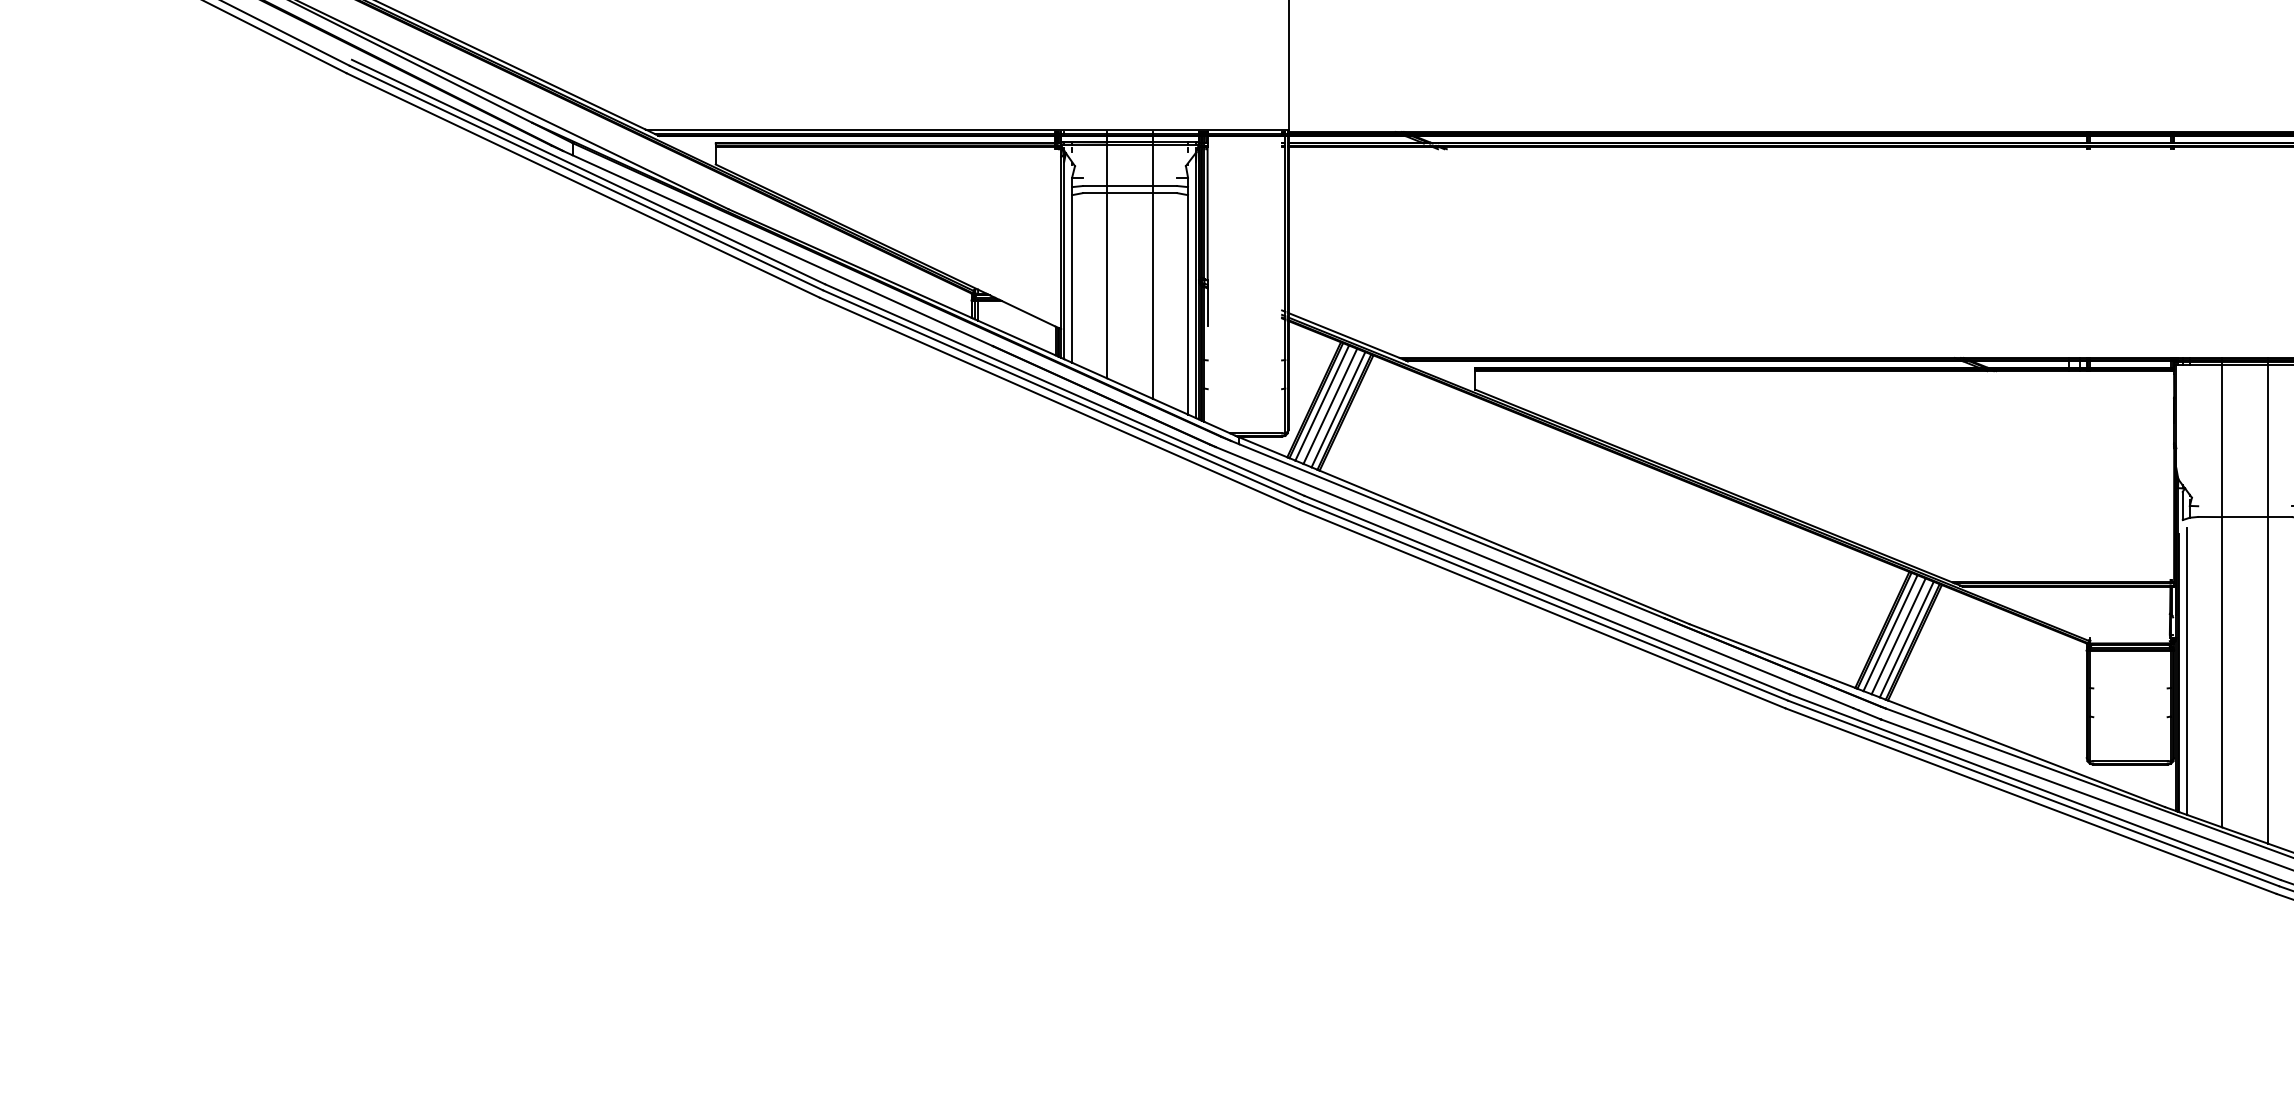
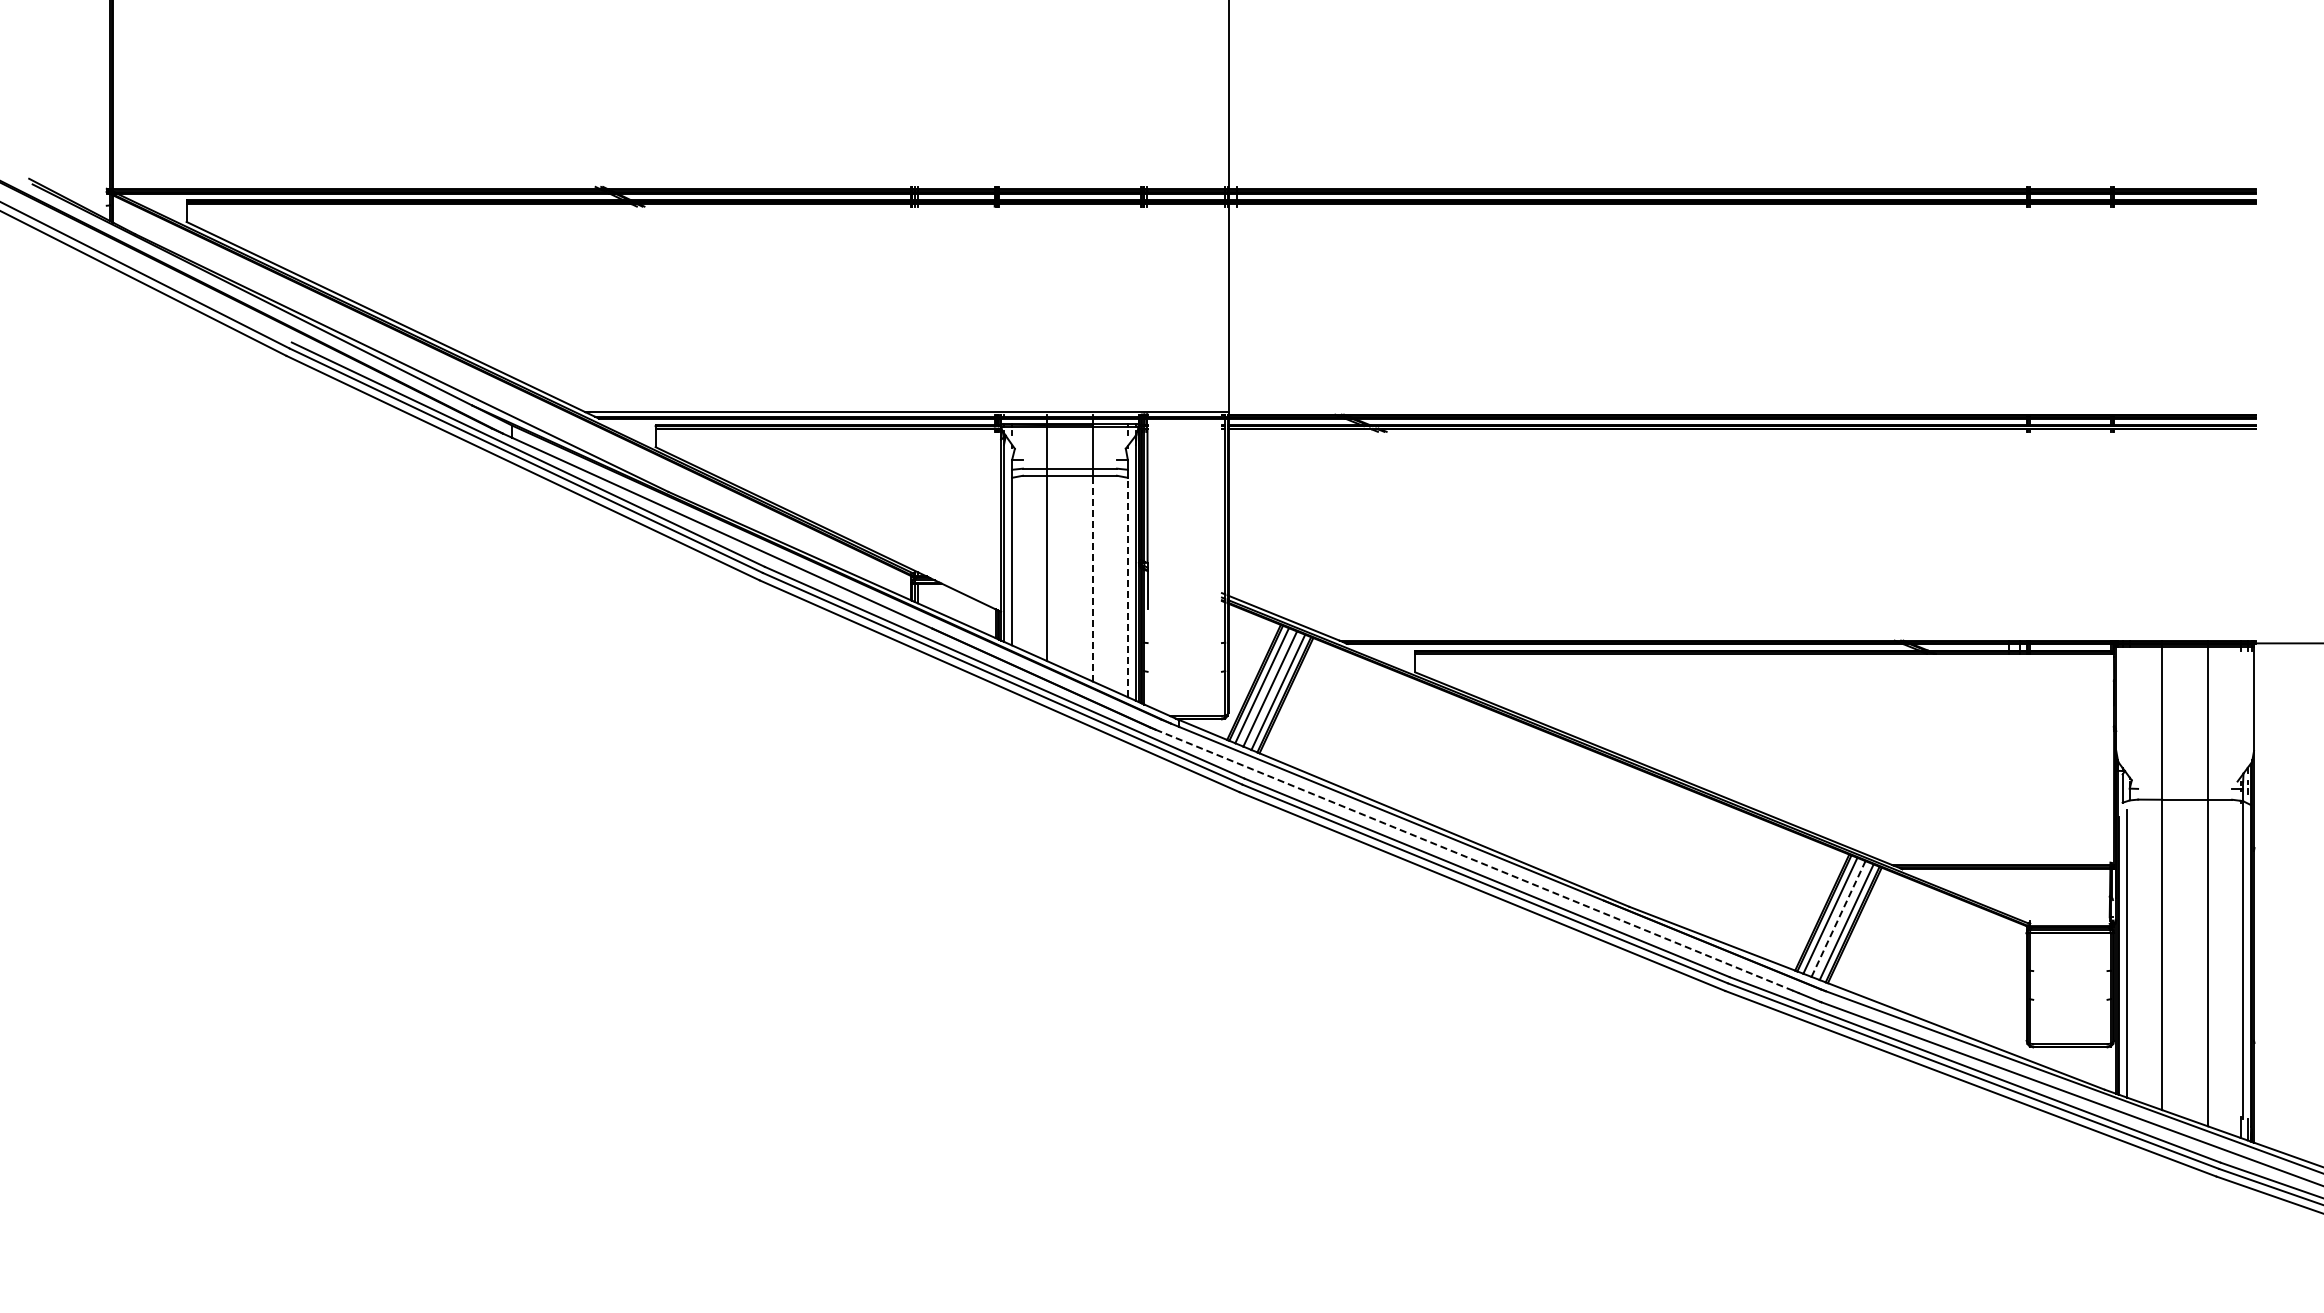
line: (1152, 295) -> (1092, 578), solid -> dashed
line: (1187, 304) -> (1127, 587), solid -> dashed
line: (1533, 577) -> (1473, 860), solid -> dashed
line: (1898, 636) -> (1838, 919), solid -> dashed

